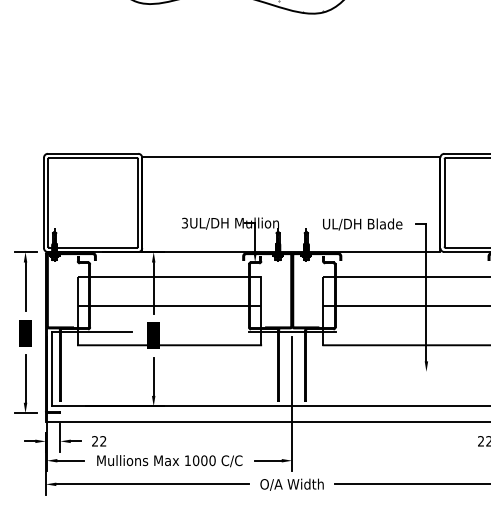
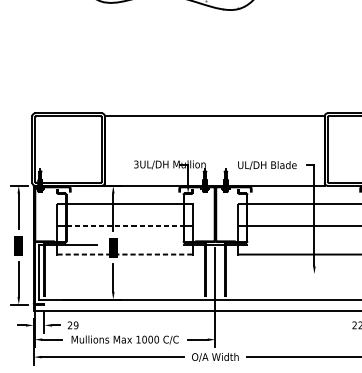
line: (170, 306) -> (125, 225), solid -> dashed
line: (169, 345) -> (124, 254), solid -> dashed
text: (103, 441) -> (76, 325), 22 -> 29

